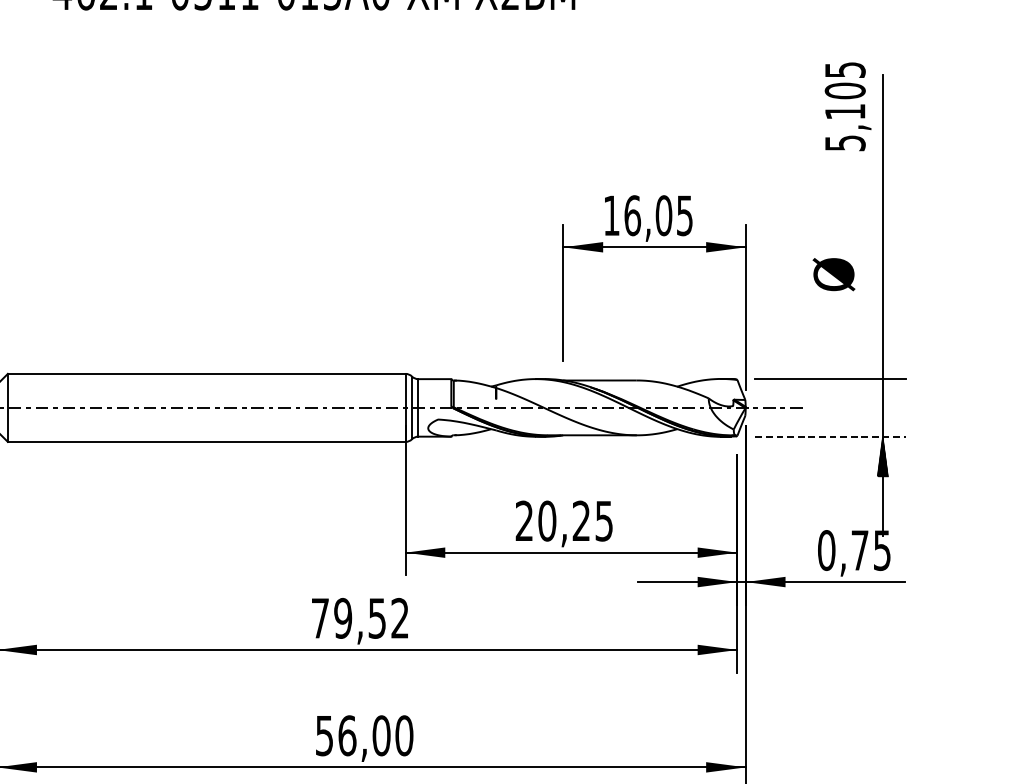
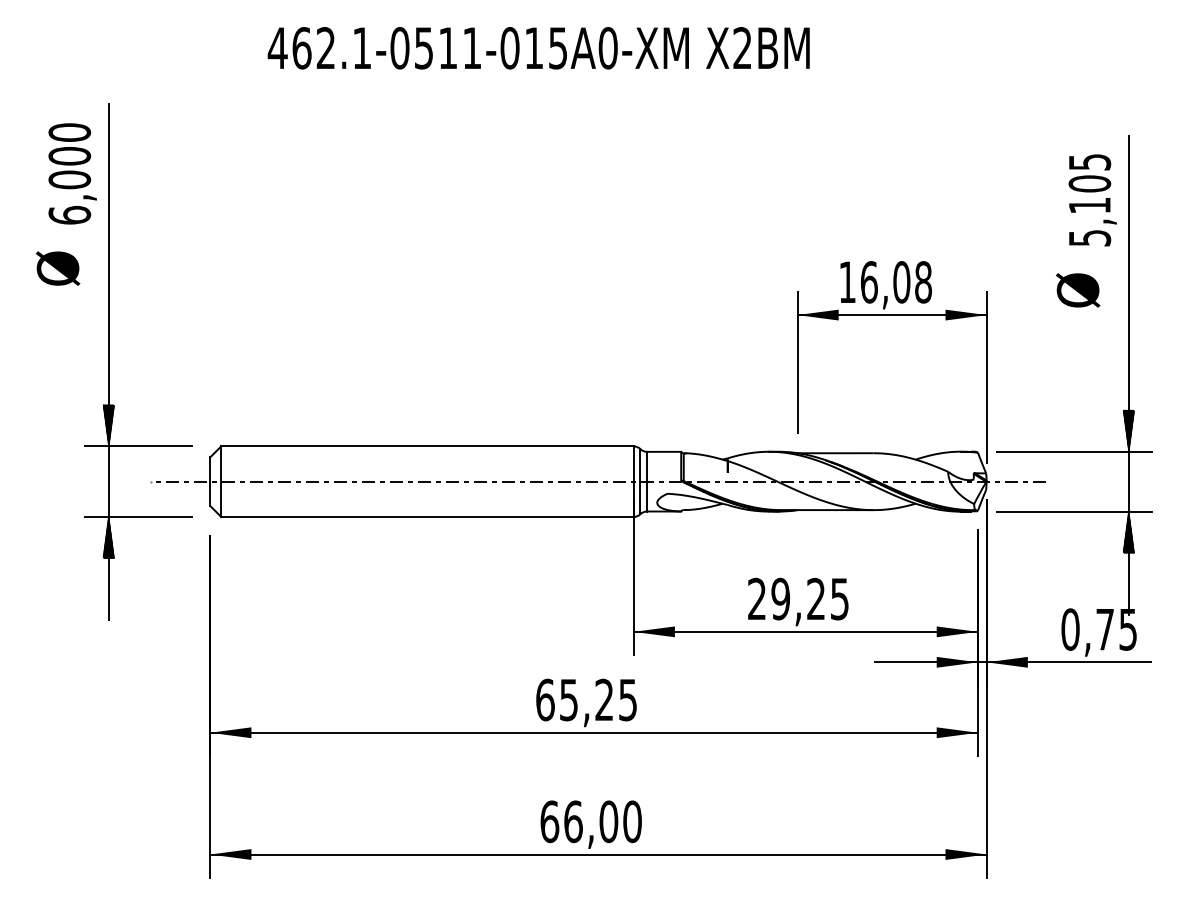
text: (847, 106) -> (1092, 200), moved
text: (684, 215) -> (923, 282), 16,05 -> 16,08
text: (834, 274) -> (1078, 290), moved
hatch: (882, 358) -> (1128, 430), added
line: (830, 436) -> (1074, 511), dashed -> solid
text: (547, 521) -> (780, 599), 20,25 -> 29,25
text: (360, 617) -> (586, 699), 79,52 -> 65,25
text: (324, 735) -> (549, 821), 56,00 -> 66,00

